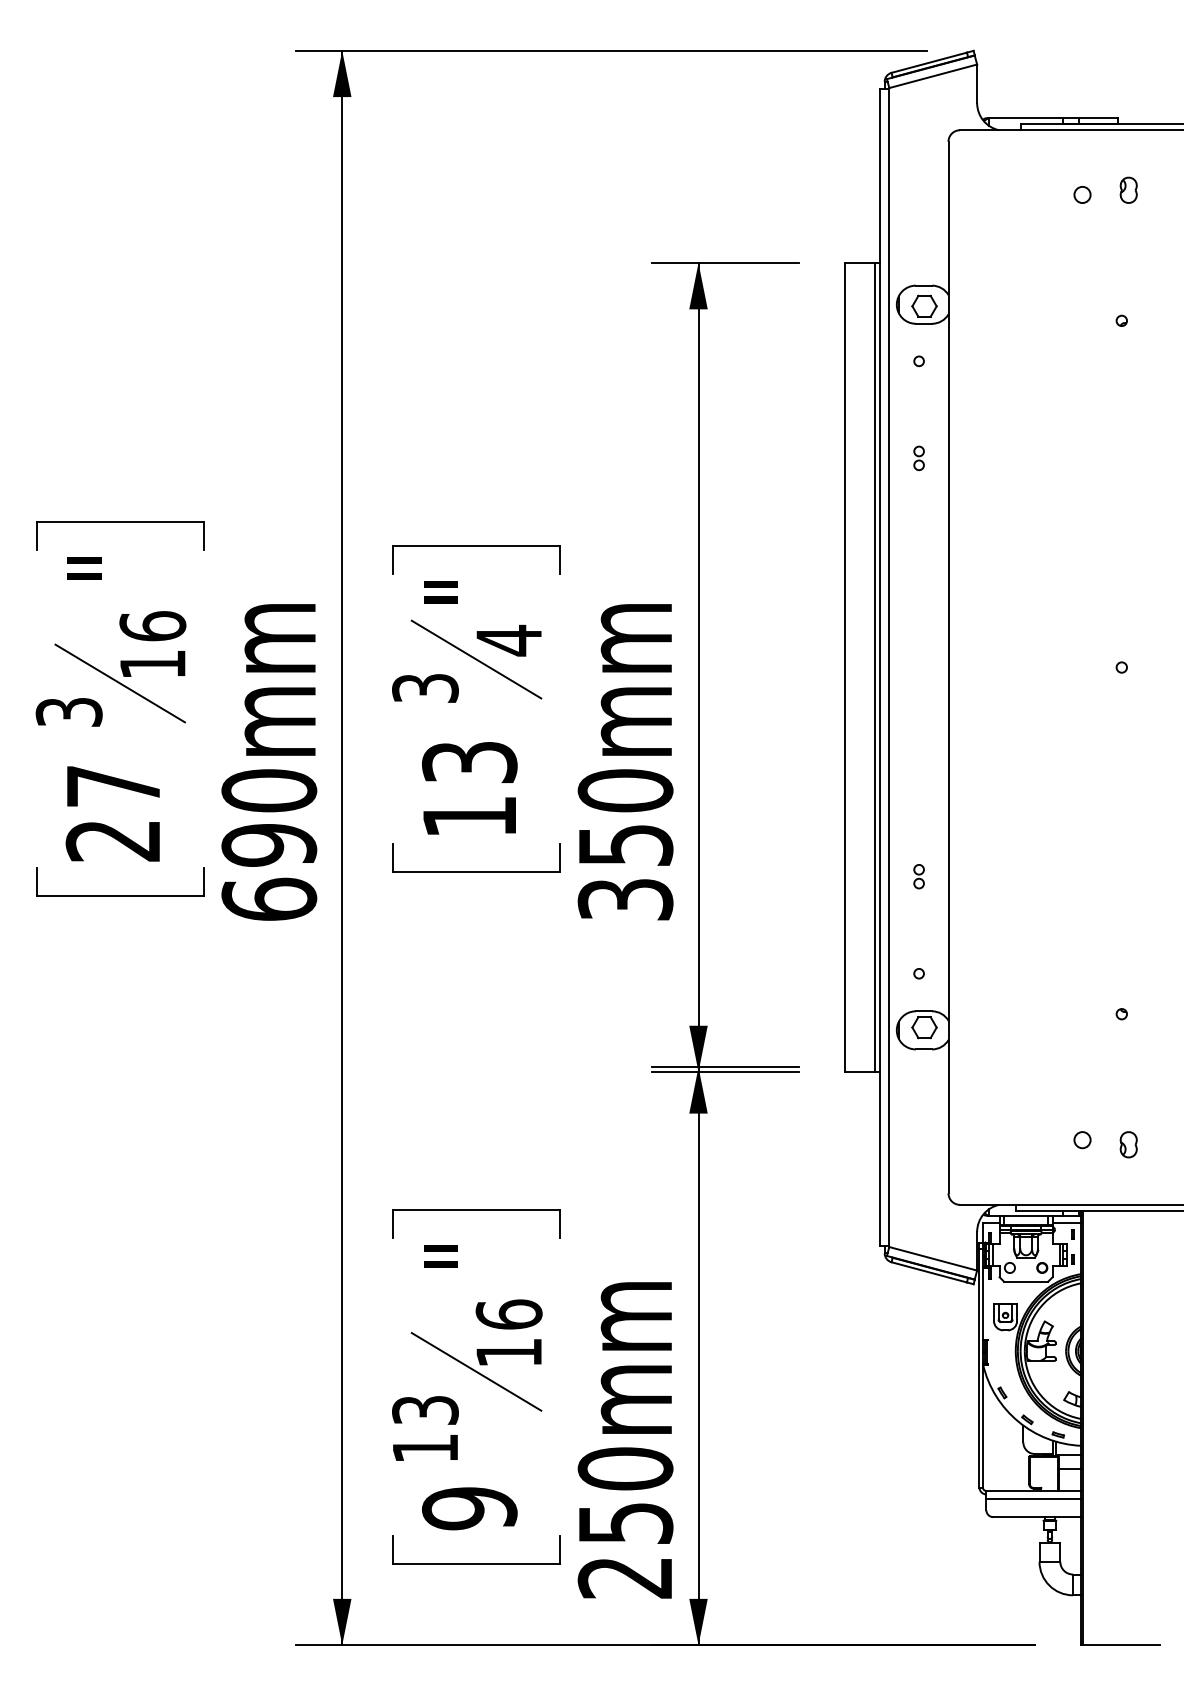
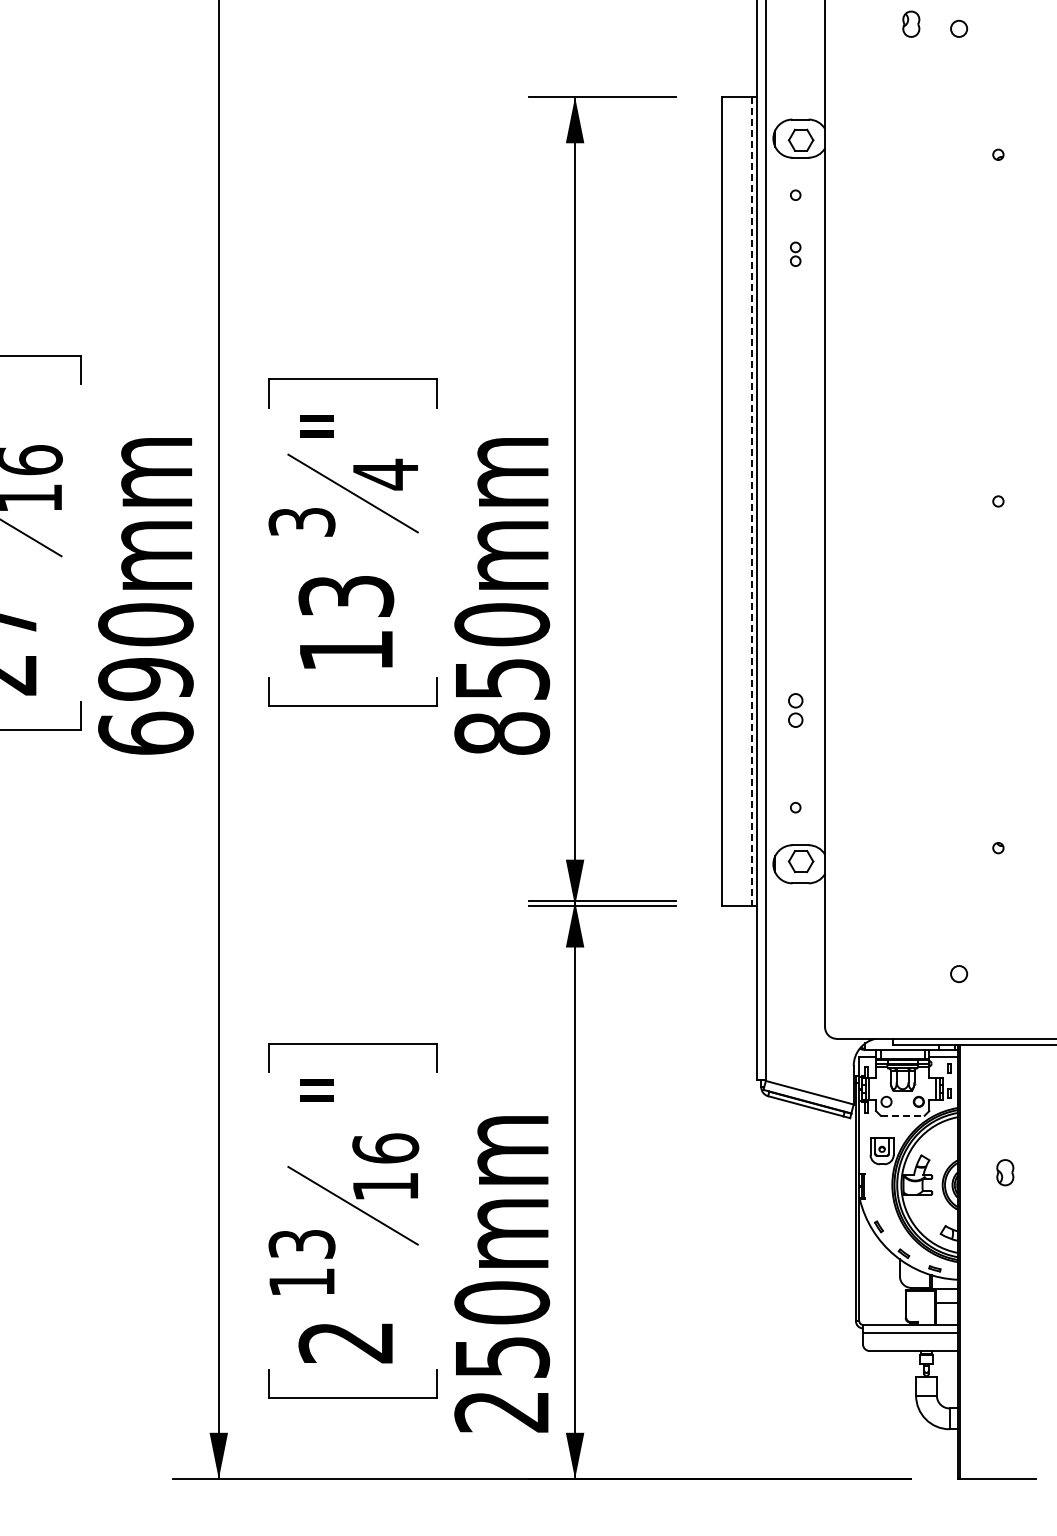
part: (1128, 189) -> (911, 23), moved
part: (918, 458) -> (795, 254), moved
line: (875, 668) -> (752, 502), solid -> dashed
part: (918, 876) -> (795, 710), size x1.4
text: (625, 899) -> (502, 733), 350mm -> 850mm
part: (1128, 1144) -> (1005, 1172), moved
line: (1026, 1281) -> (903, 1115), solid -> dashed
text: (469, 1508) -> (346, 1342), 9 -> 2

